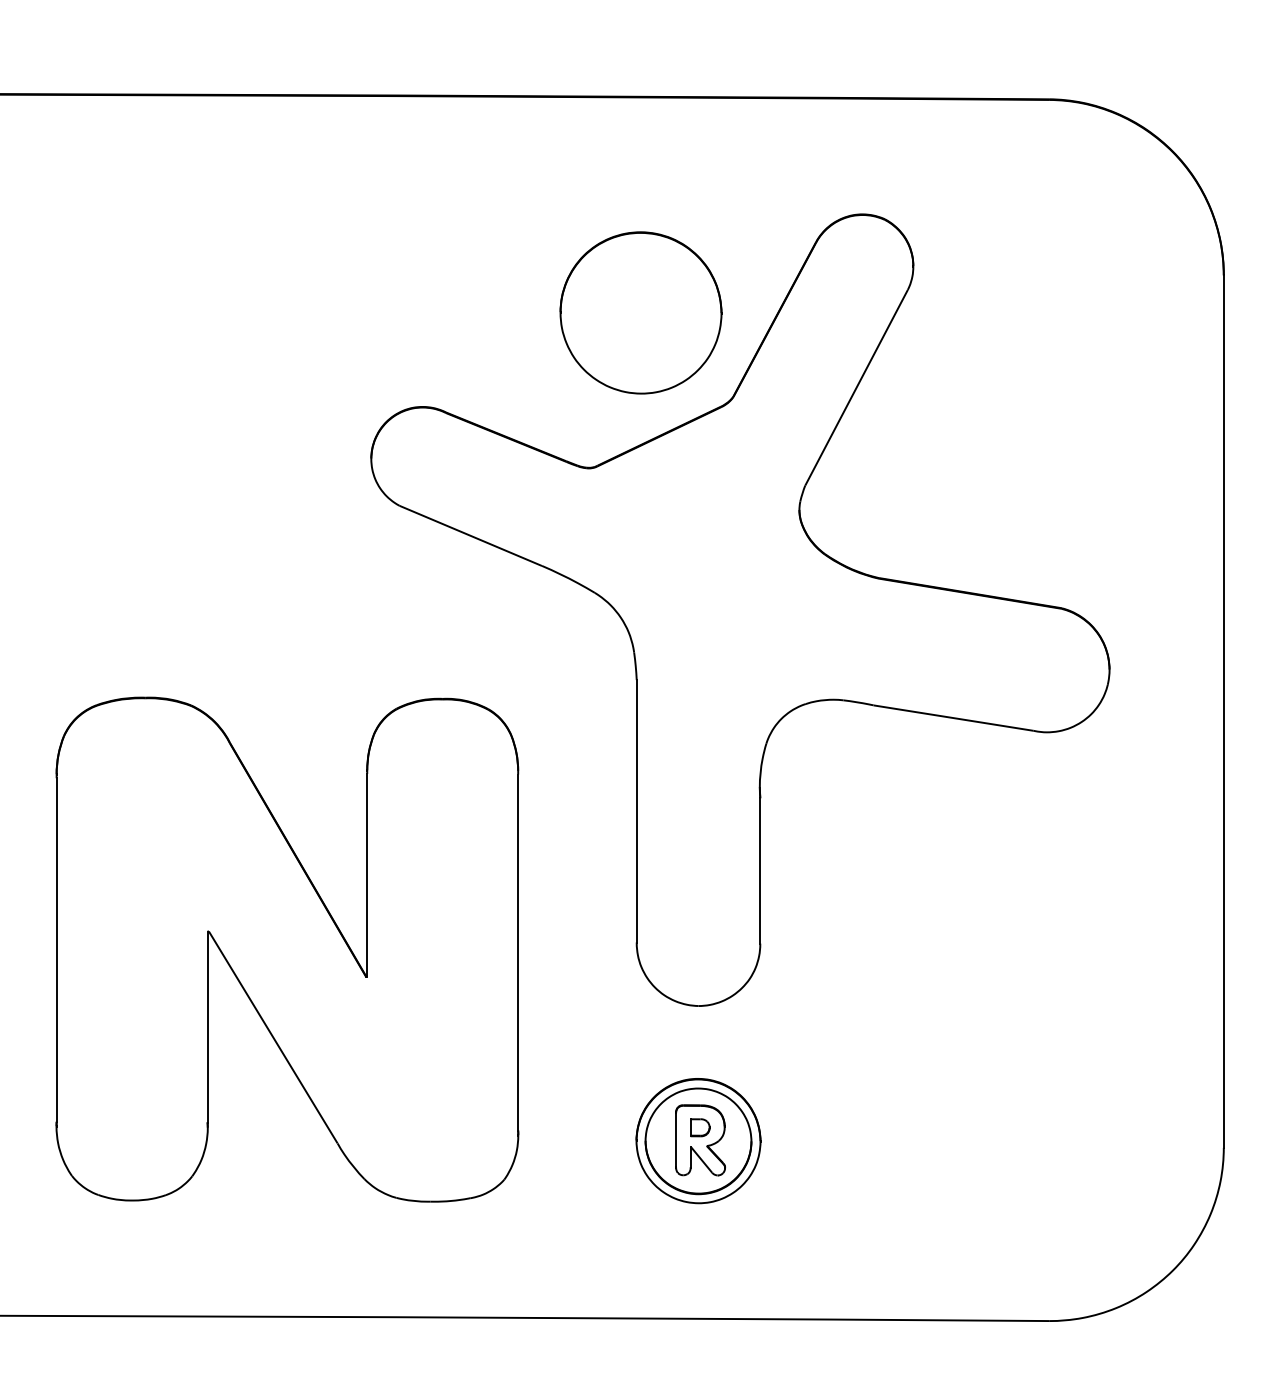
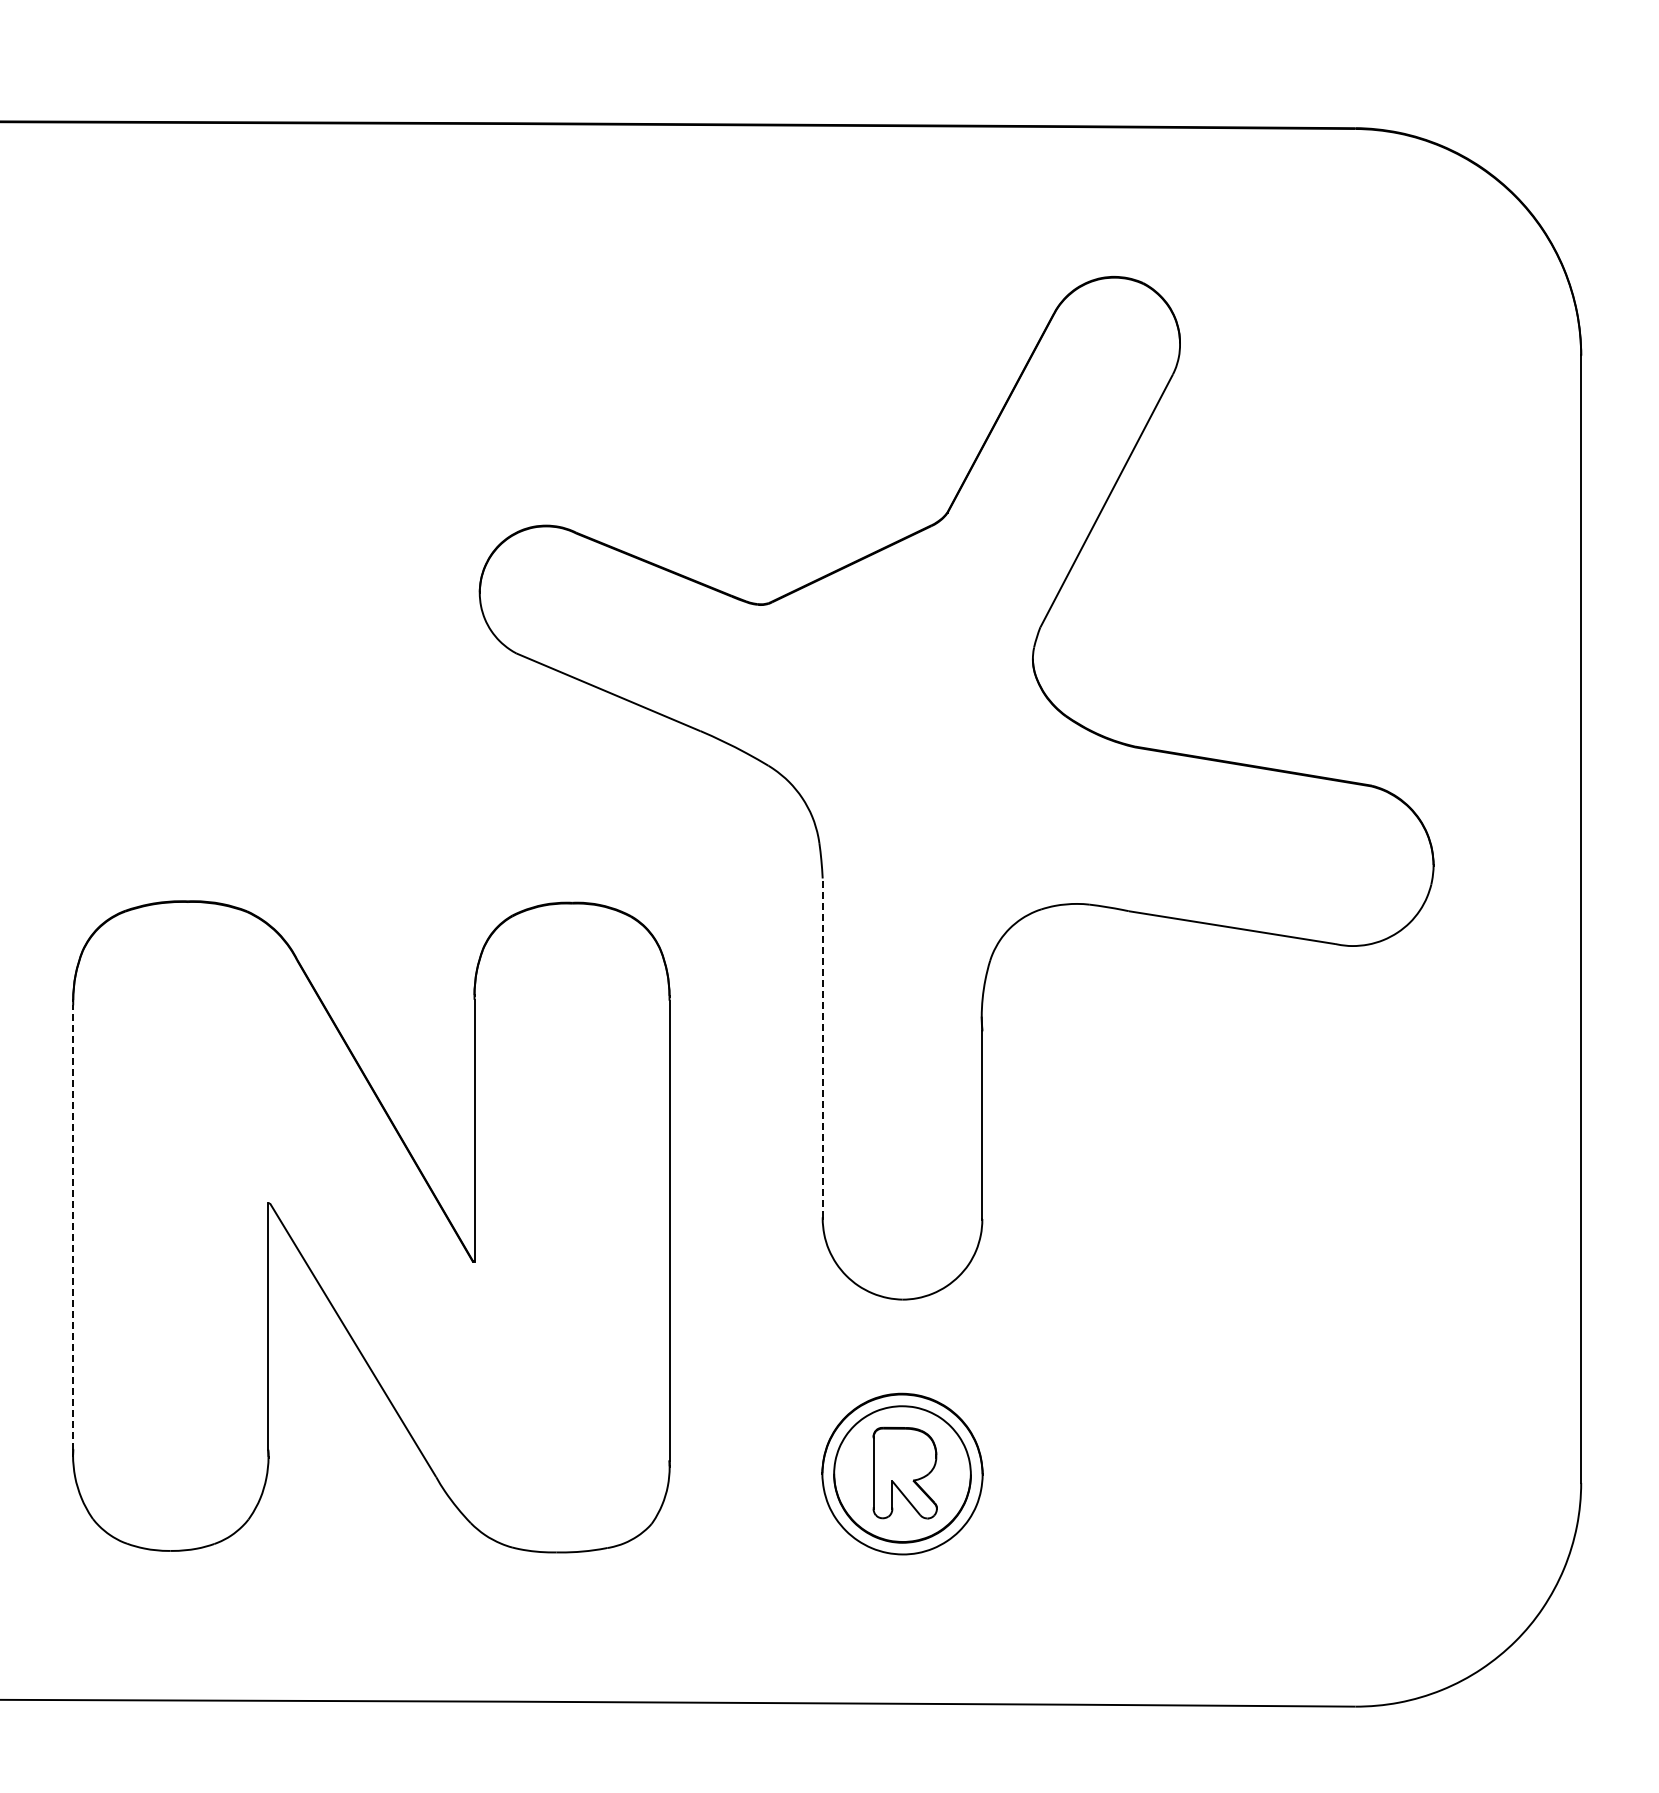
part: (641, 313) -> (828, 404), removed
line: (636, 811) -> (822, 1048), solid -> dashed
line: (56, 950) -> (73, 1227), solid -> dashed
part: (700, 1127) -> (904, 1456), removed

